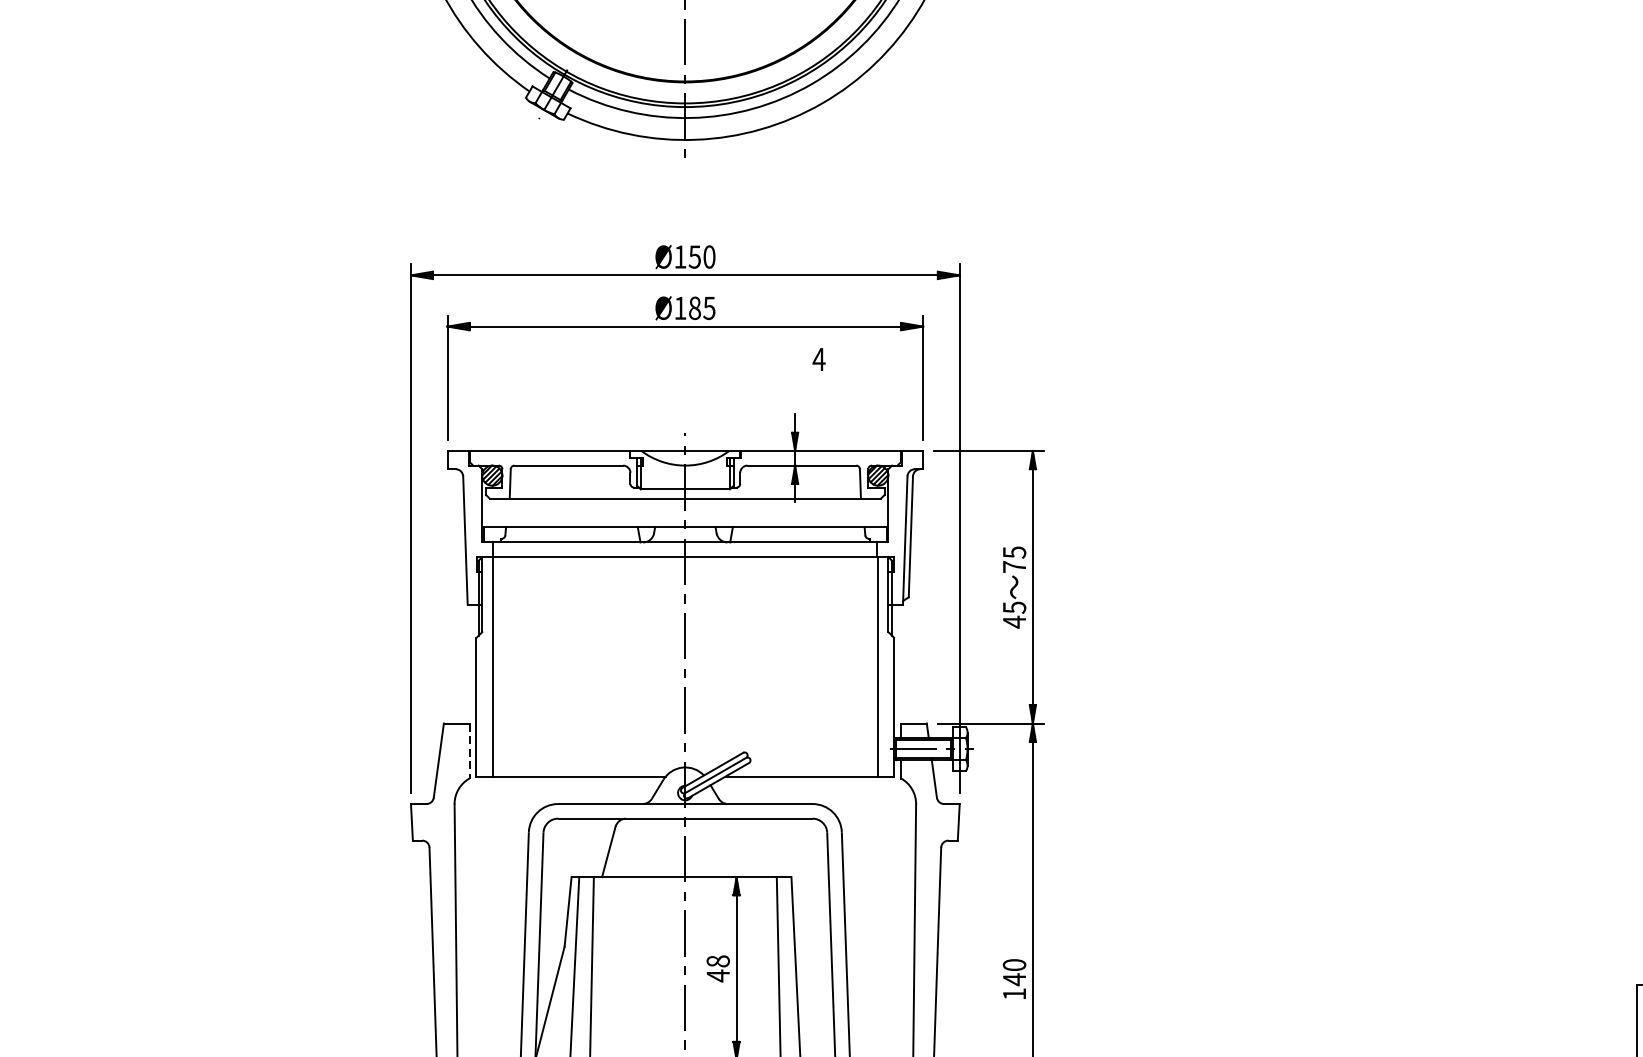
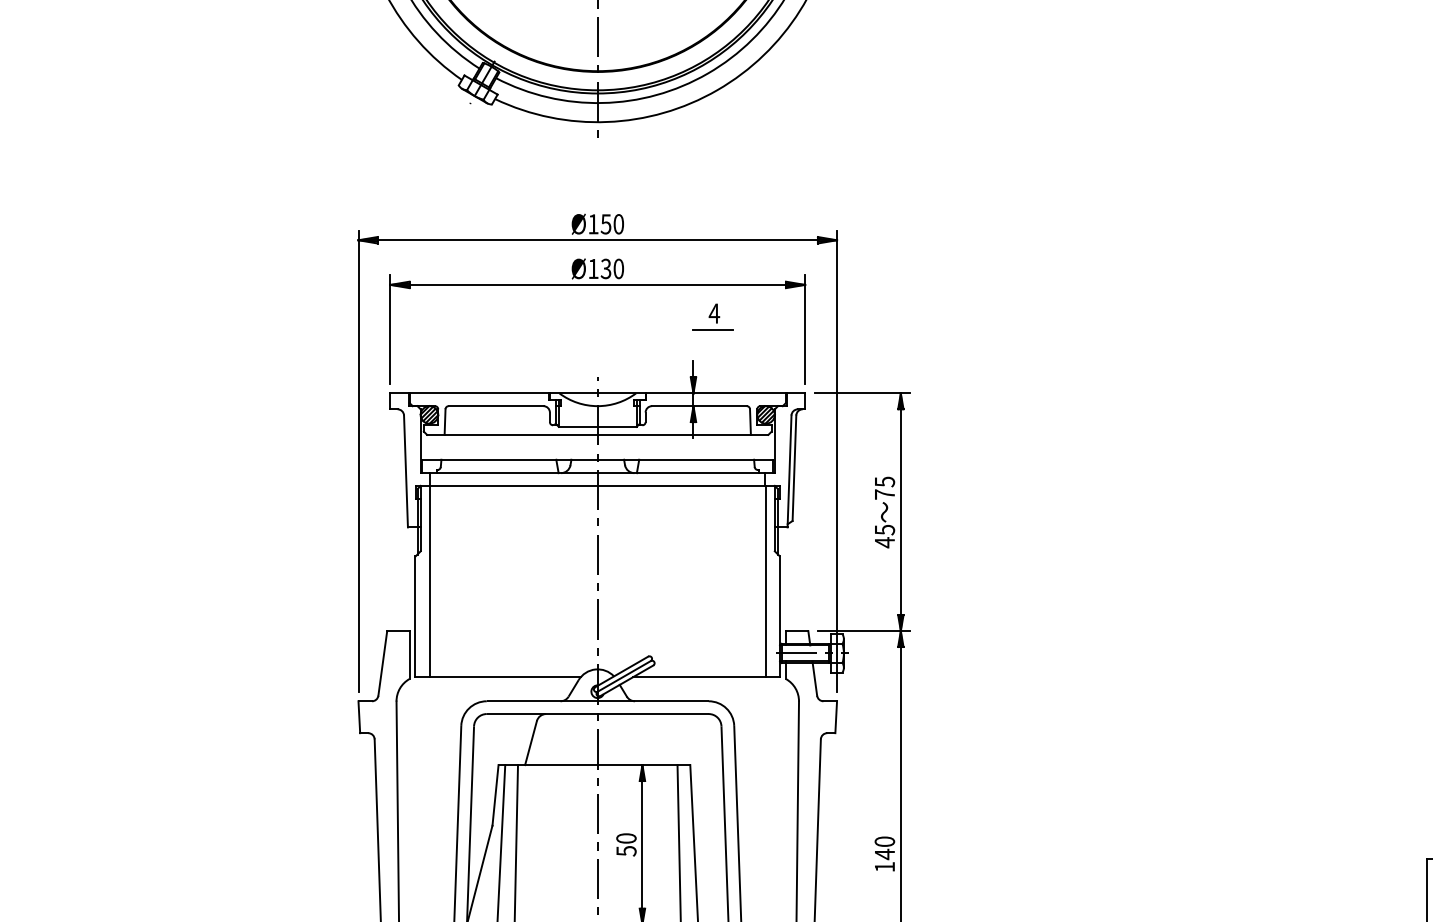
text: (701, 307) -> (611, 268), Ø185 -> Ø130
line: (818, 377) -> (713, 329), added
line: (469, 751) -> (409, 655), dashed -> solid
text: (718, 968) -> (626, 844), 48 -> 50

